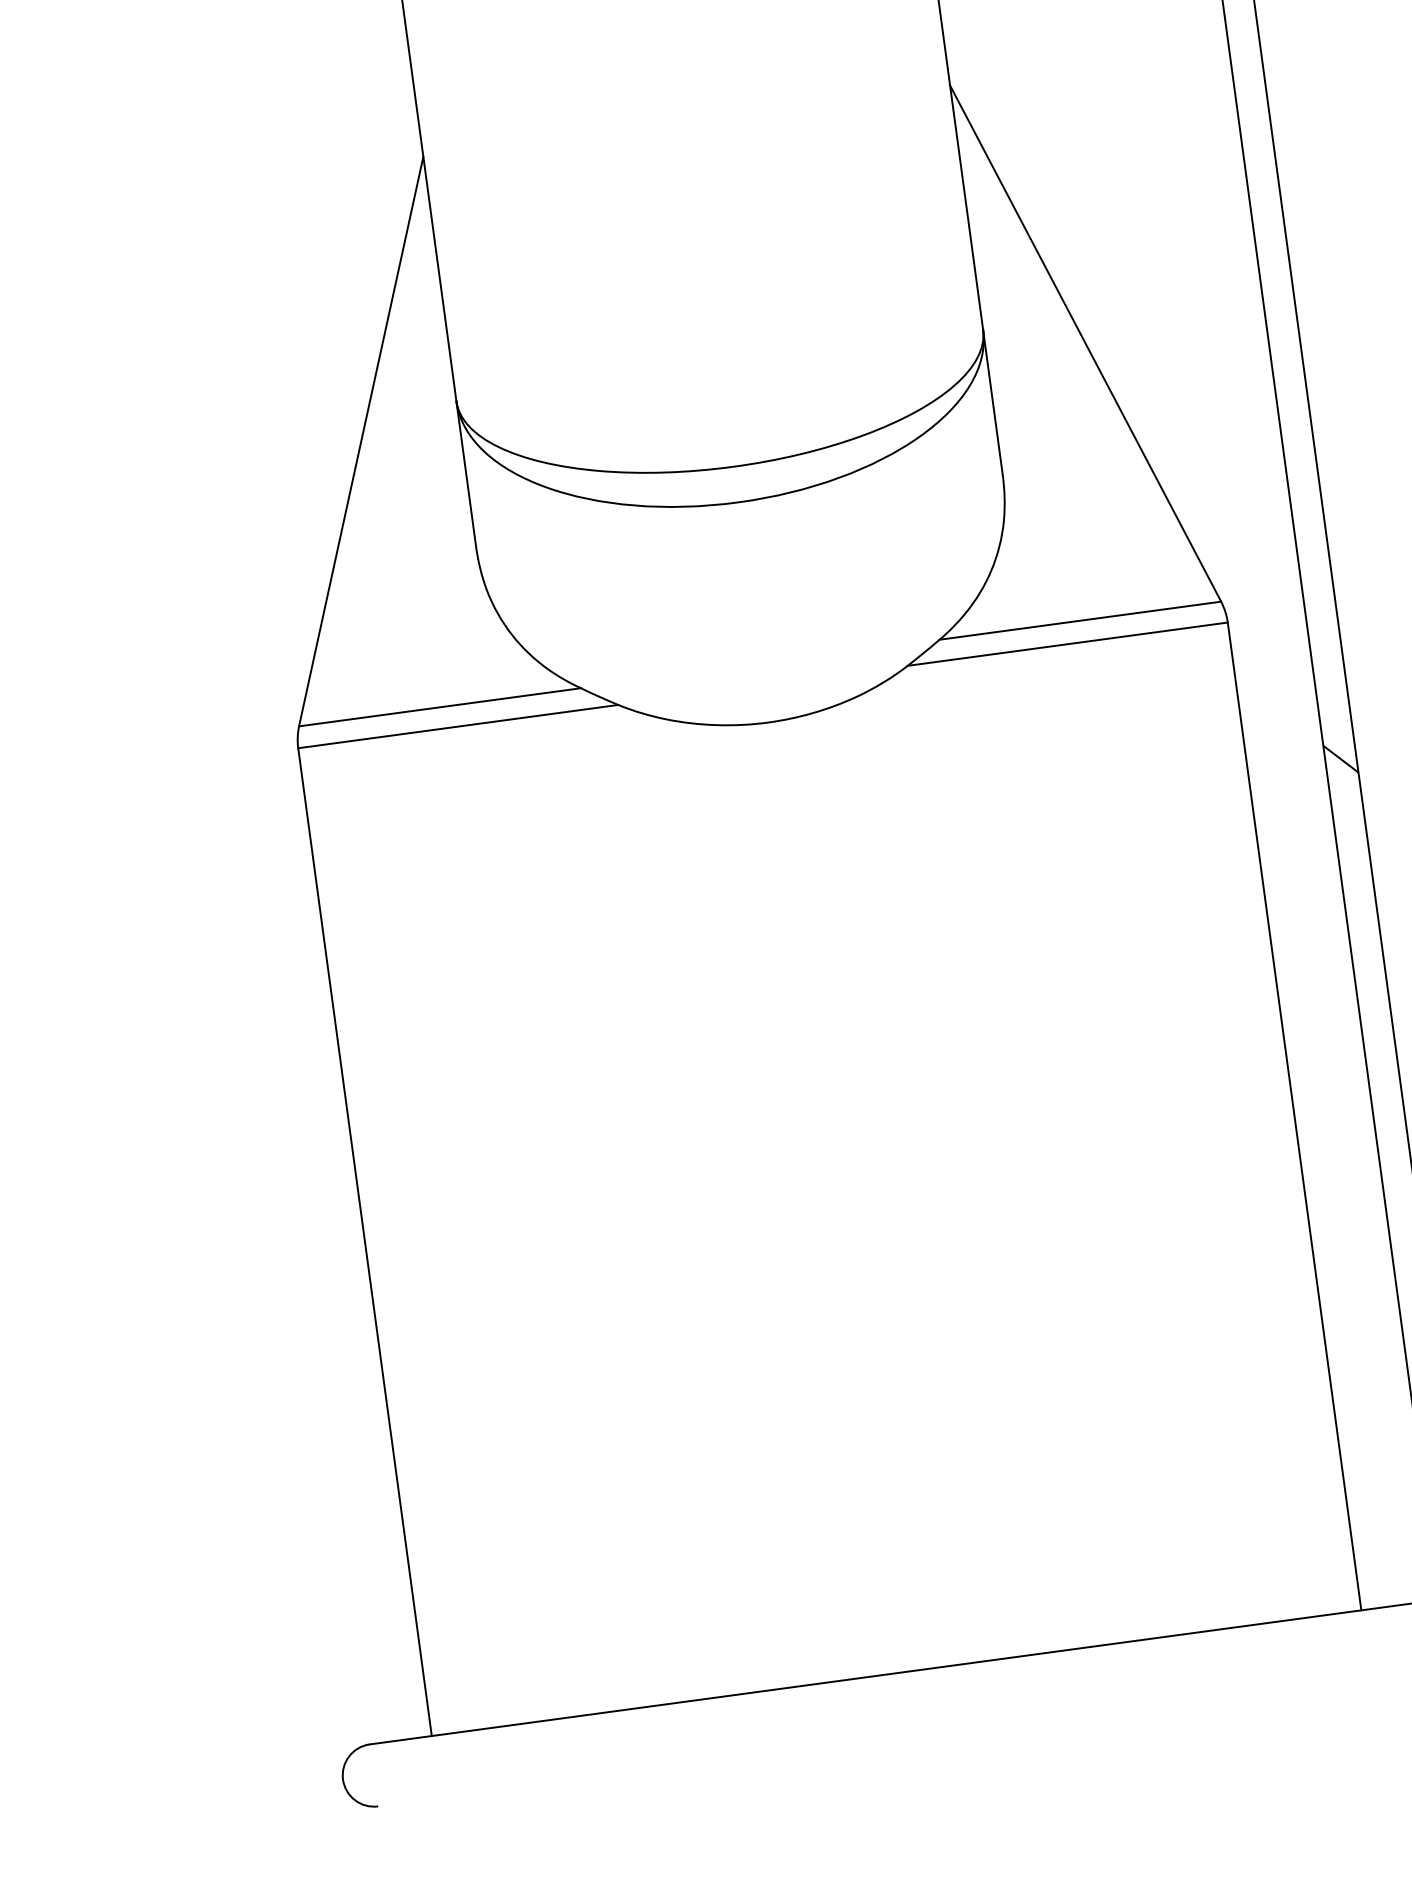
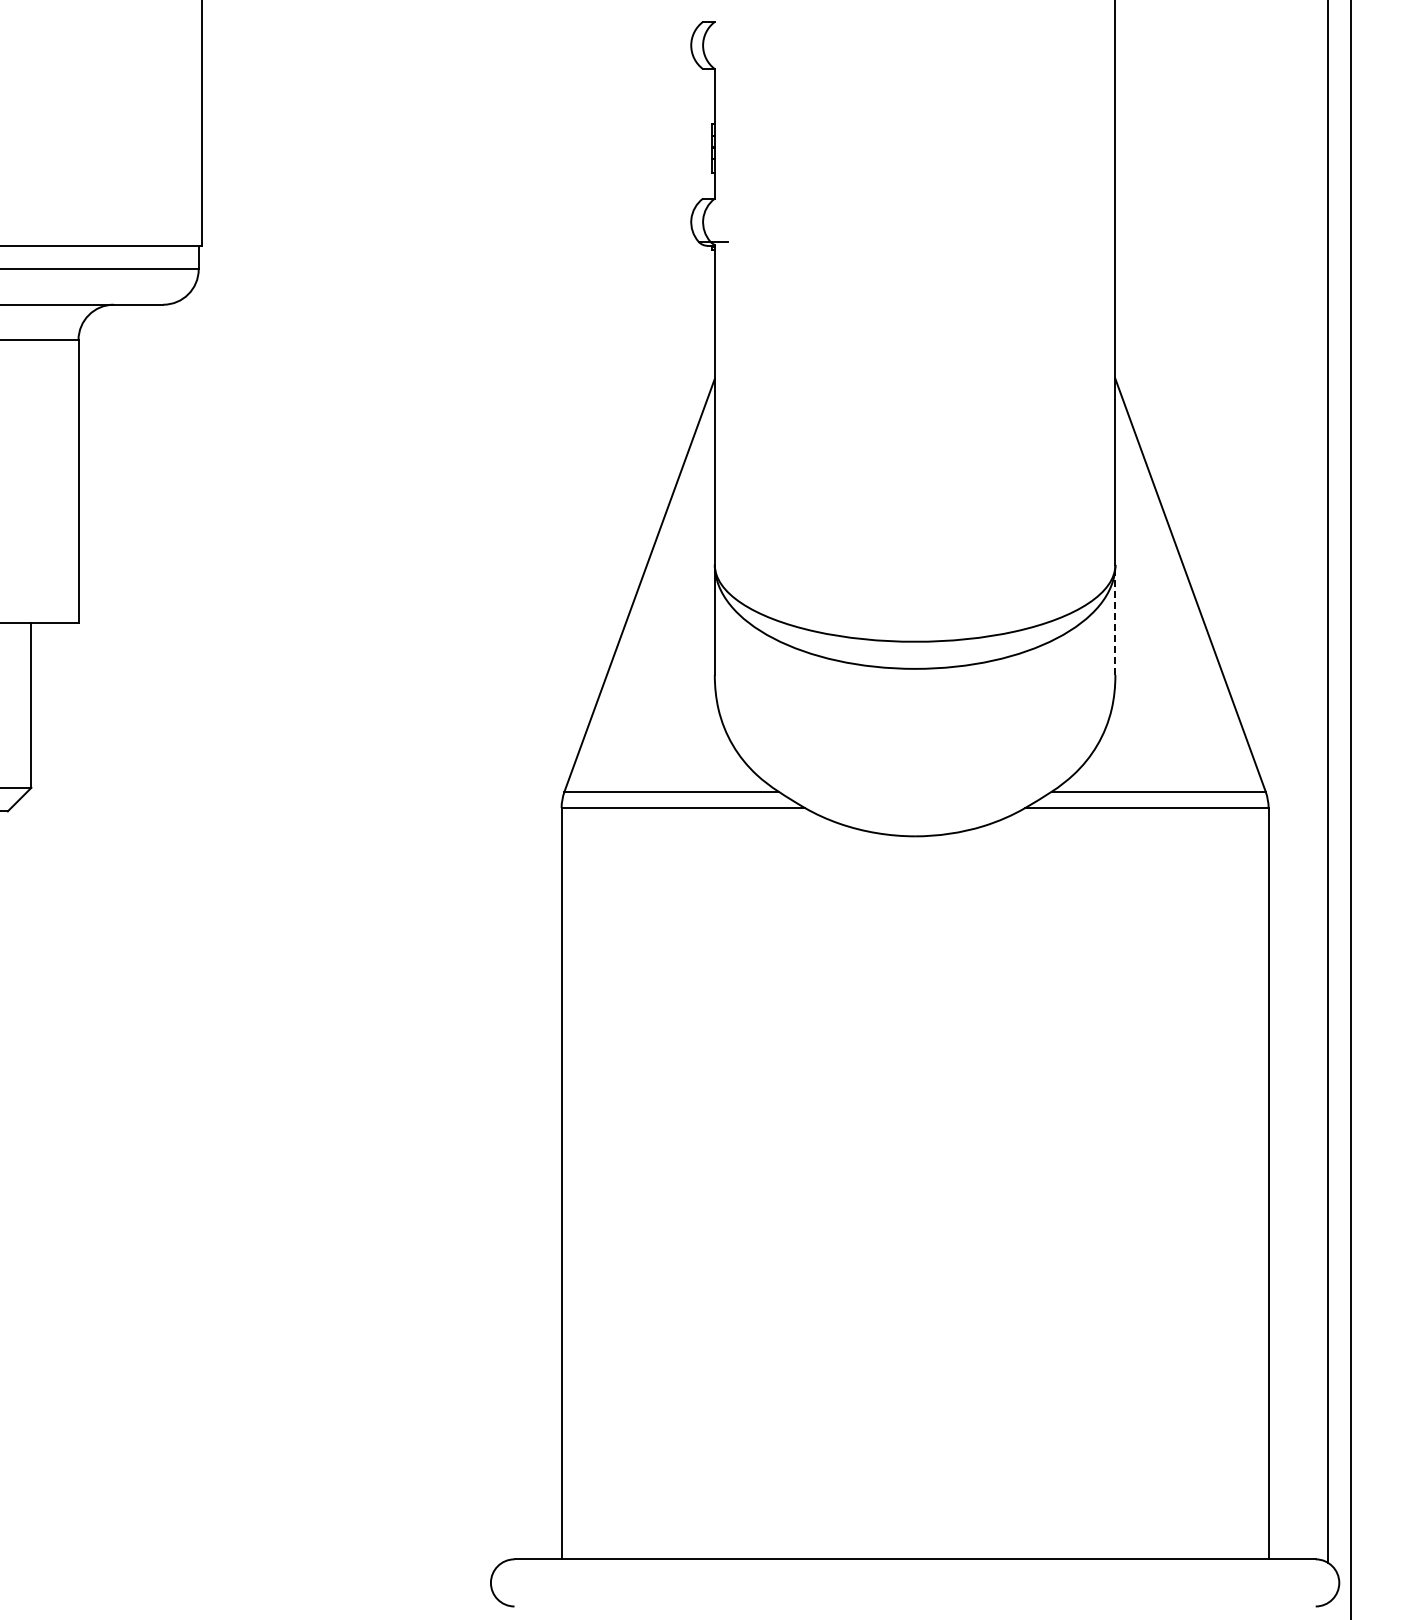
line: (992, 401) -> (1115, 619), solid -> dashed
hatch: (1341, 759) -> (1339, 921), removed

